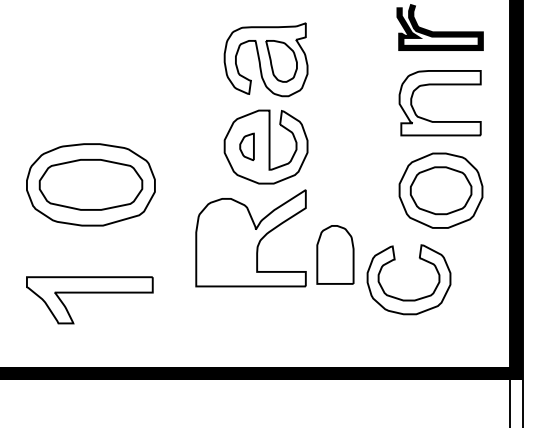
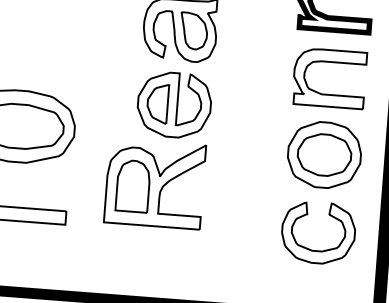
part: (246, 146) -> (157, 103), size x1.67
part: (335, 254) -> (133, 185), moved
part: (408, 299) -> (316, 250), moved

